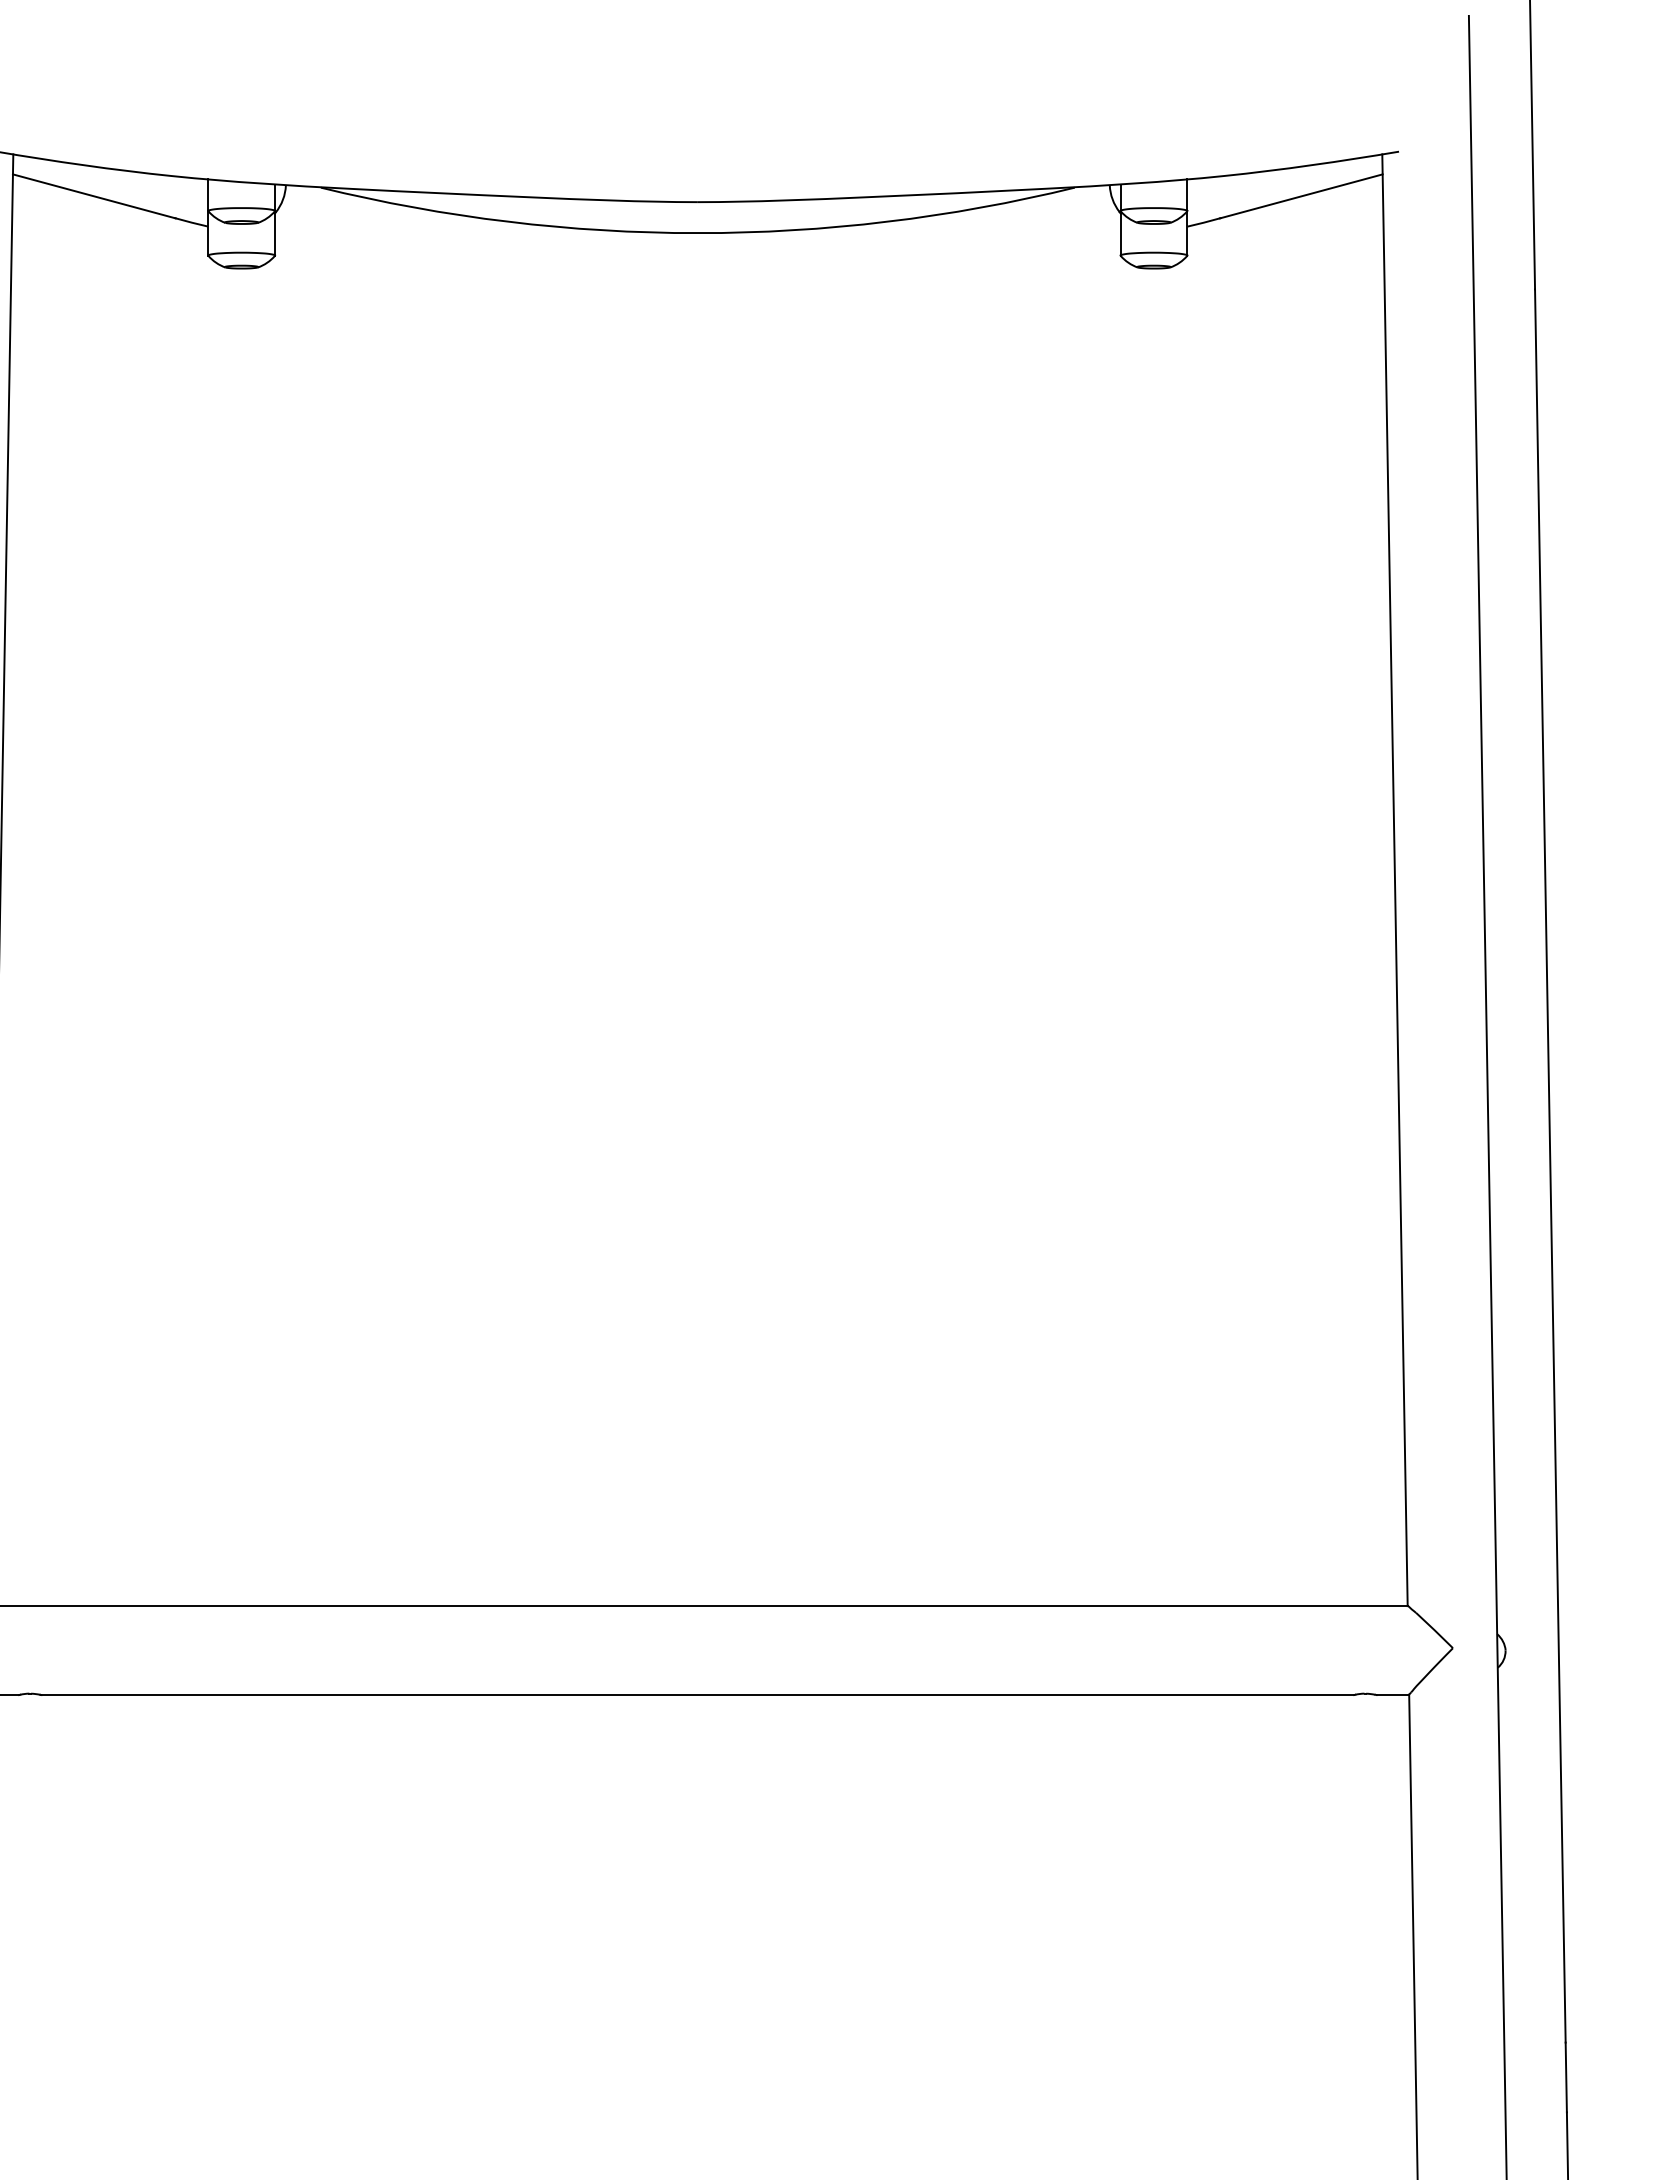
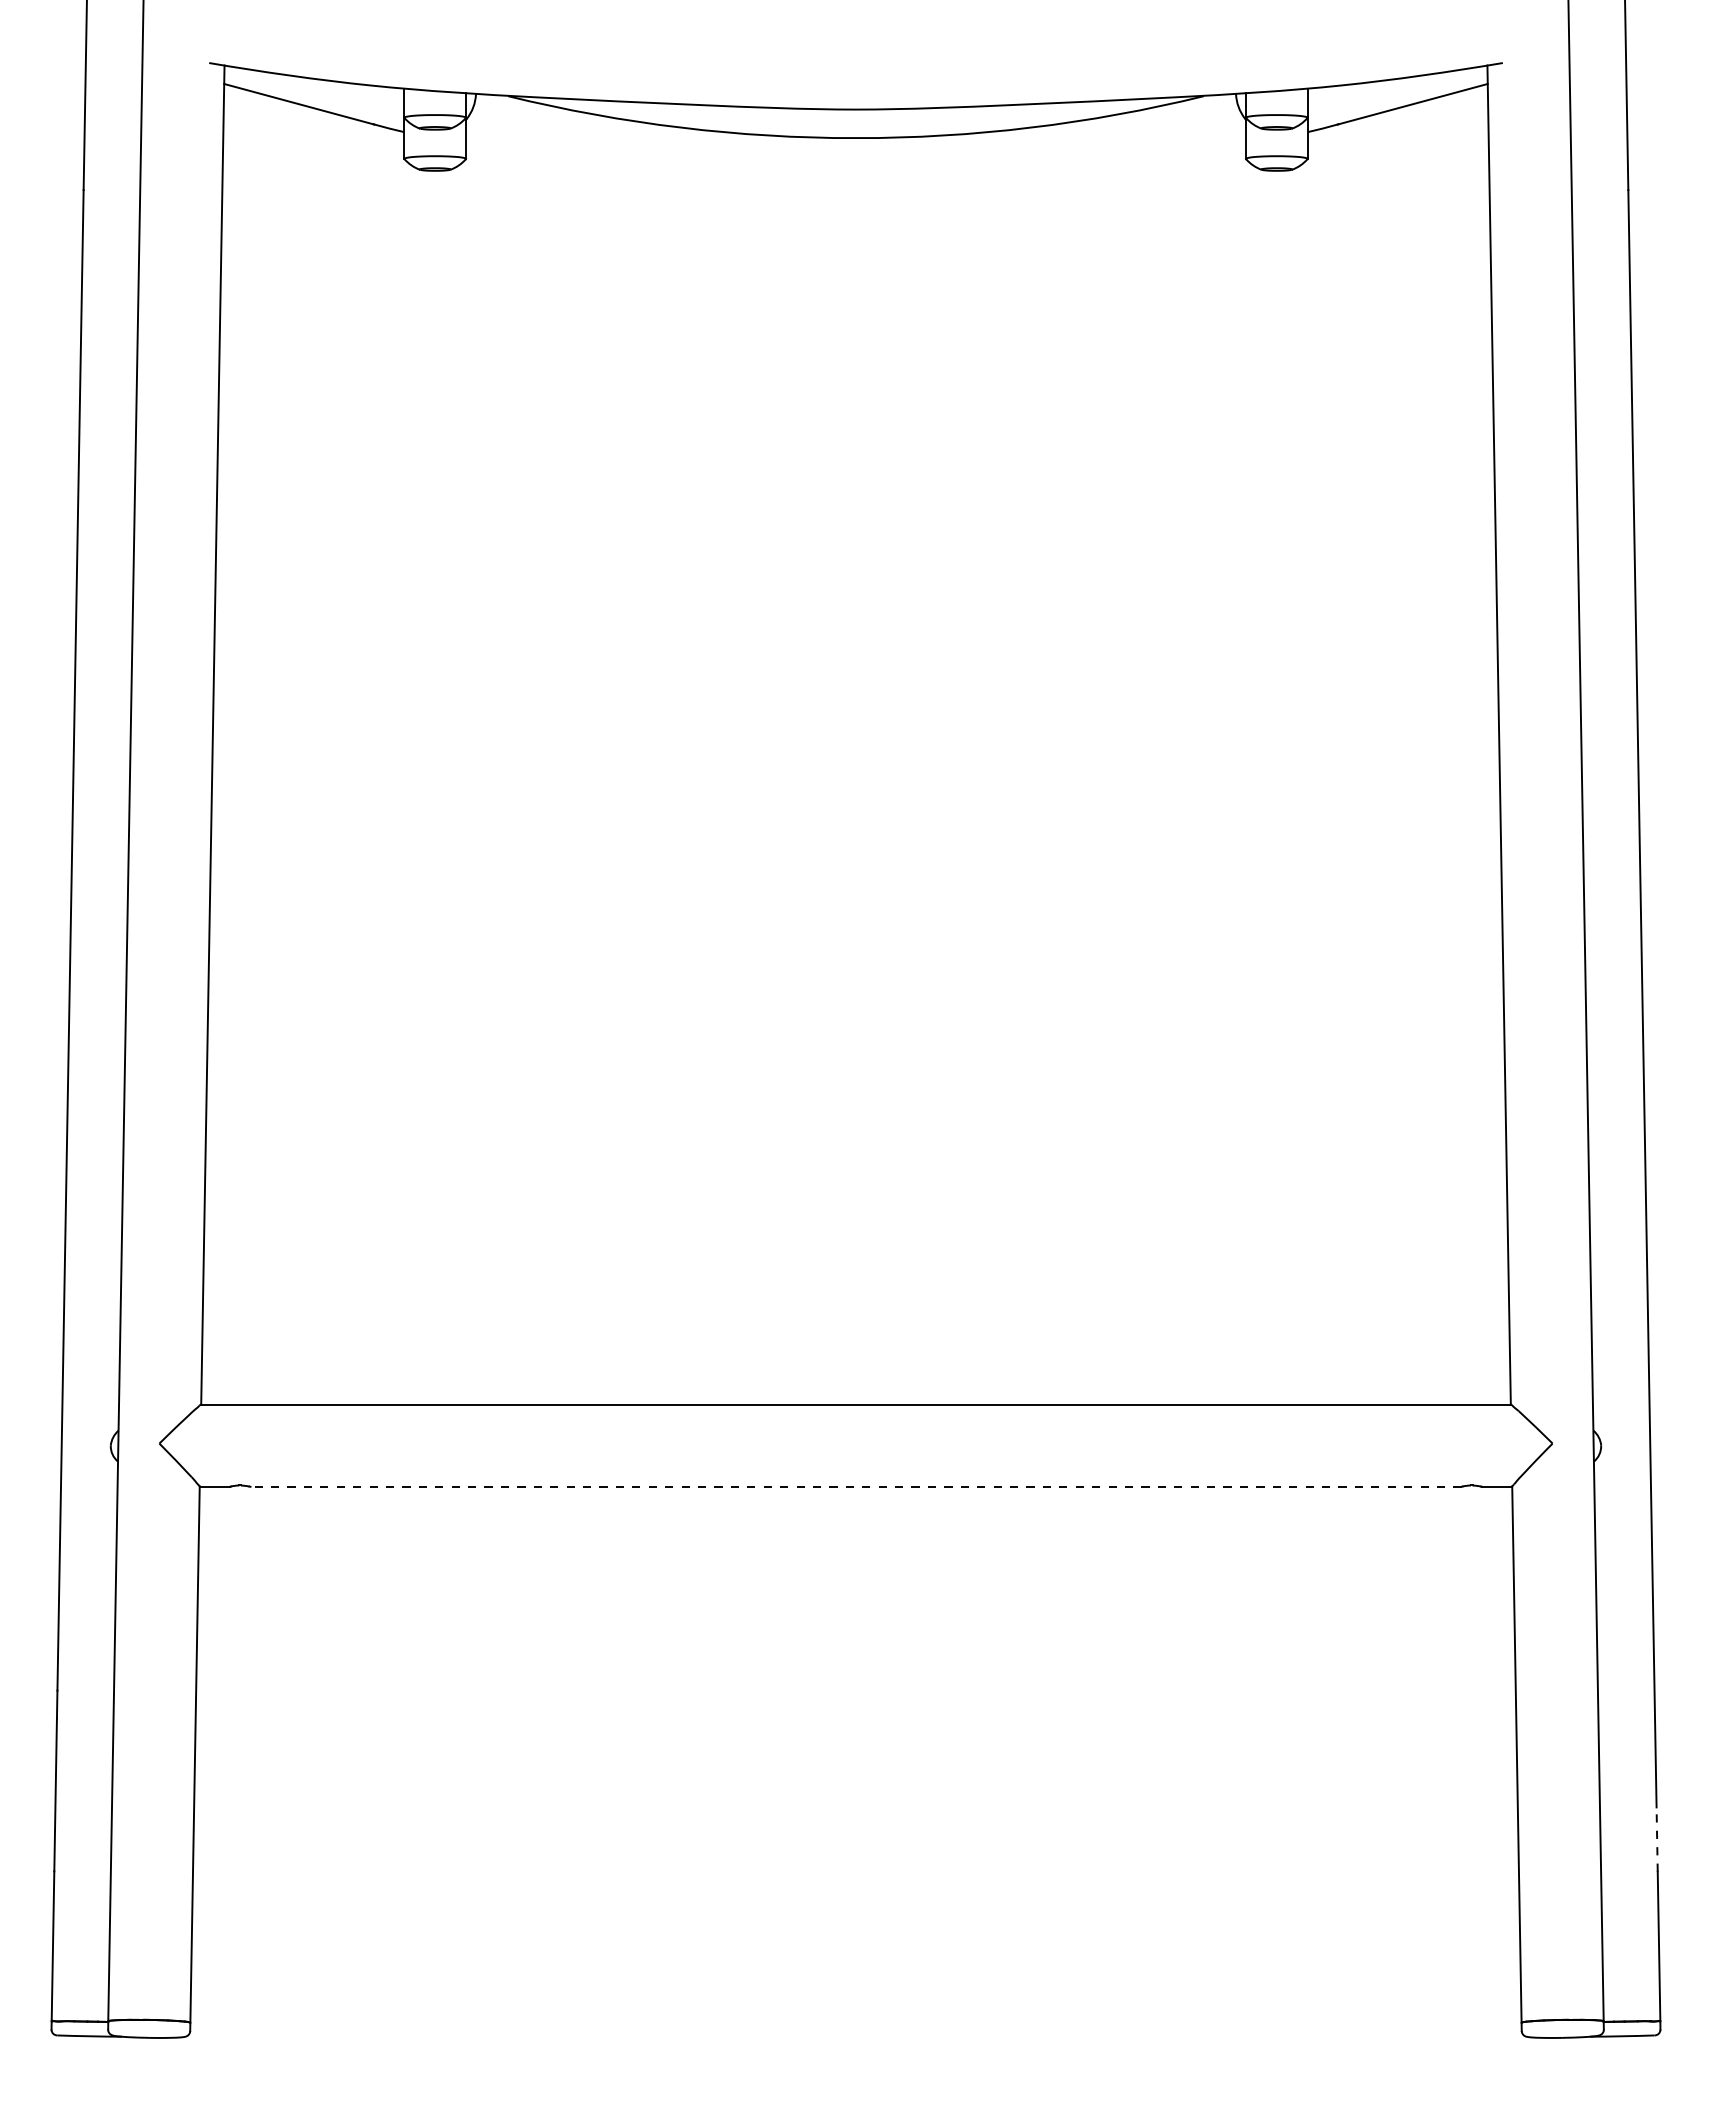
line: (698, 1694) -> (856, 1486), solid -> dashed
line: (1566, 2077) -> (1657, 1839), solid -> dashed

